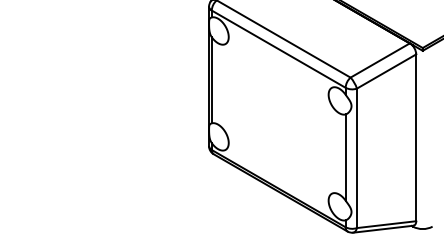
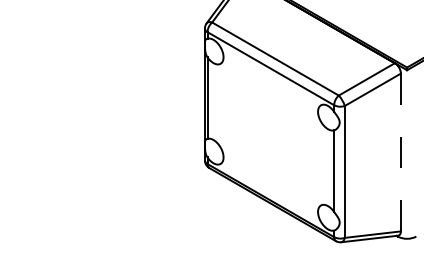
line: (415, 137) -> (400, 152), solid -> dashed

